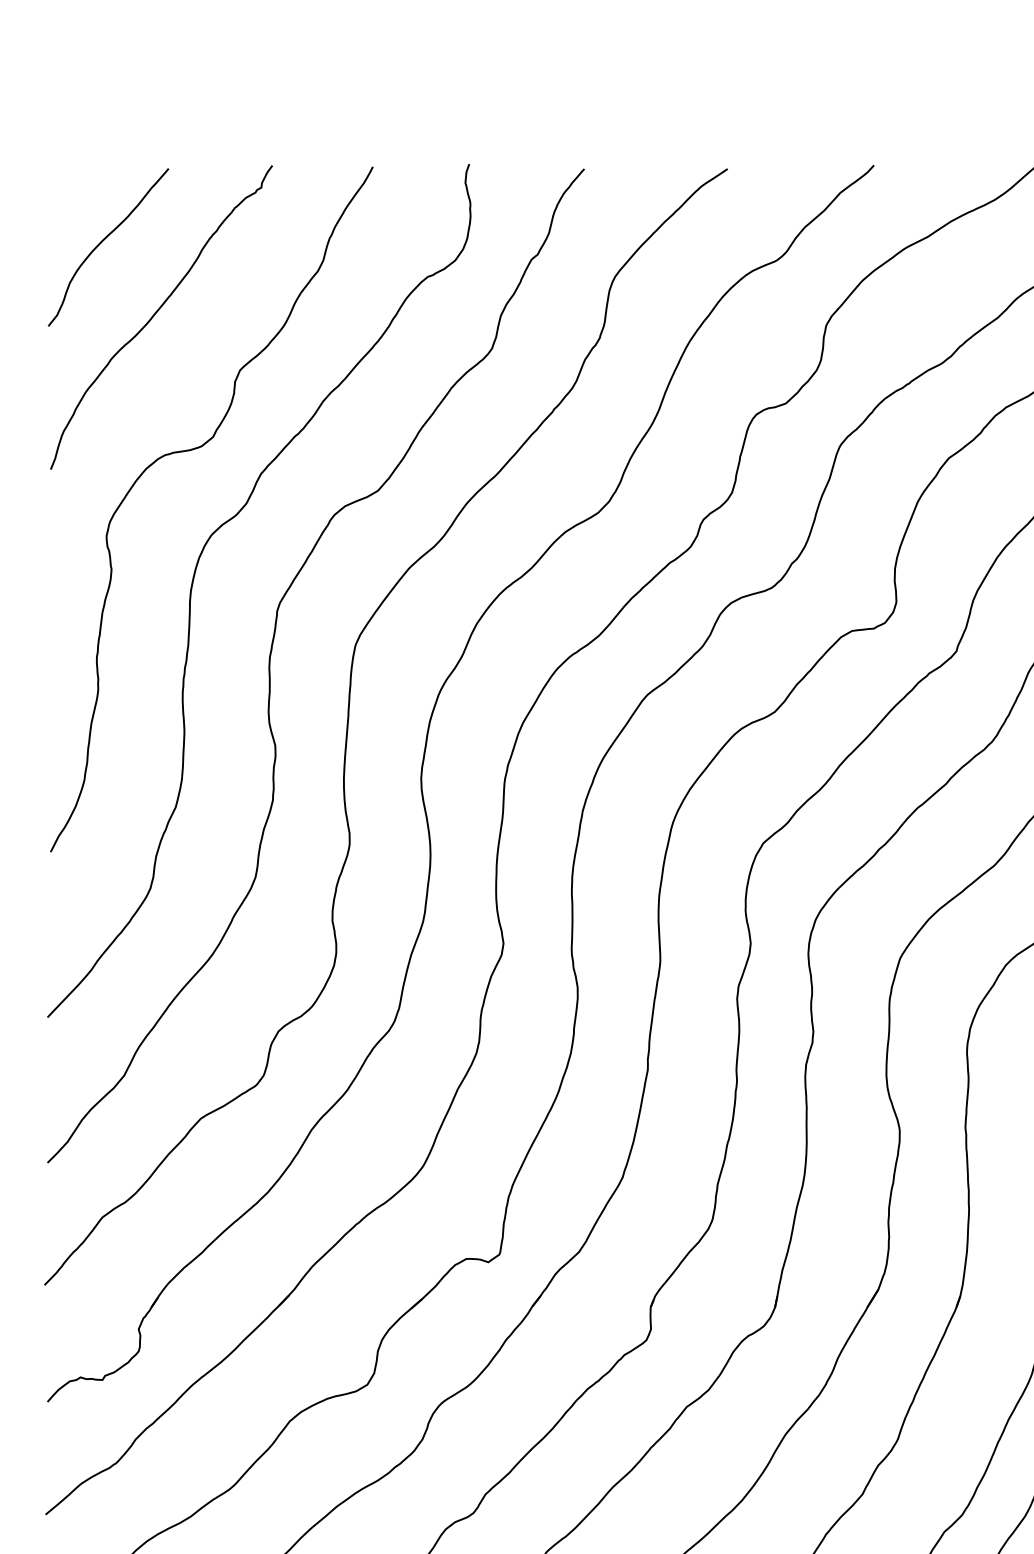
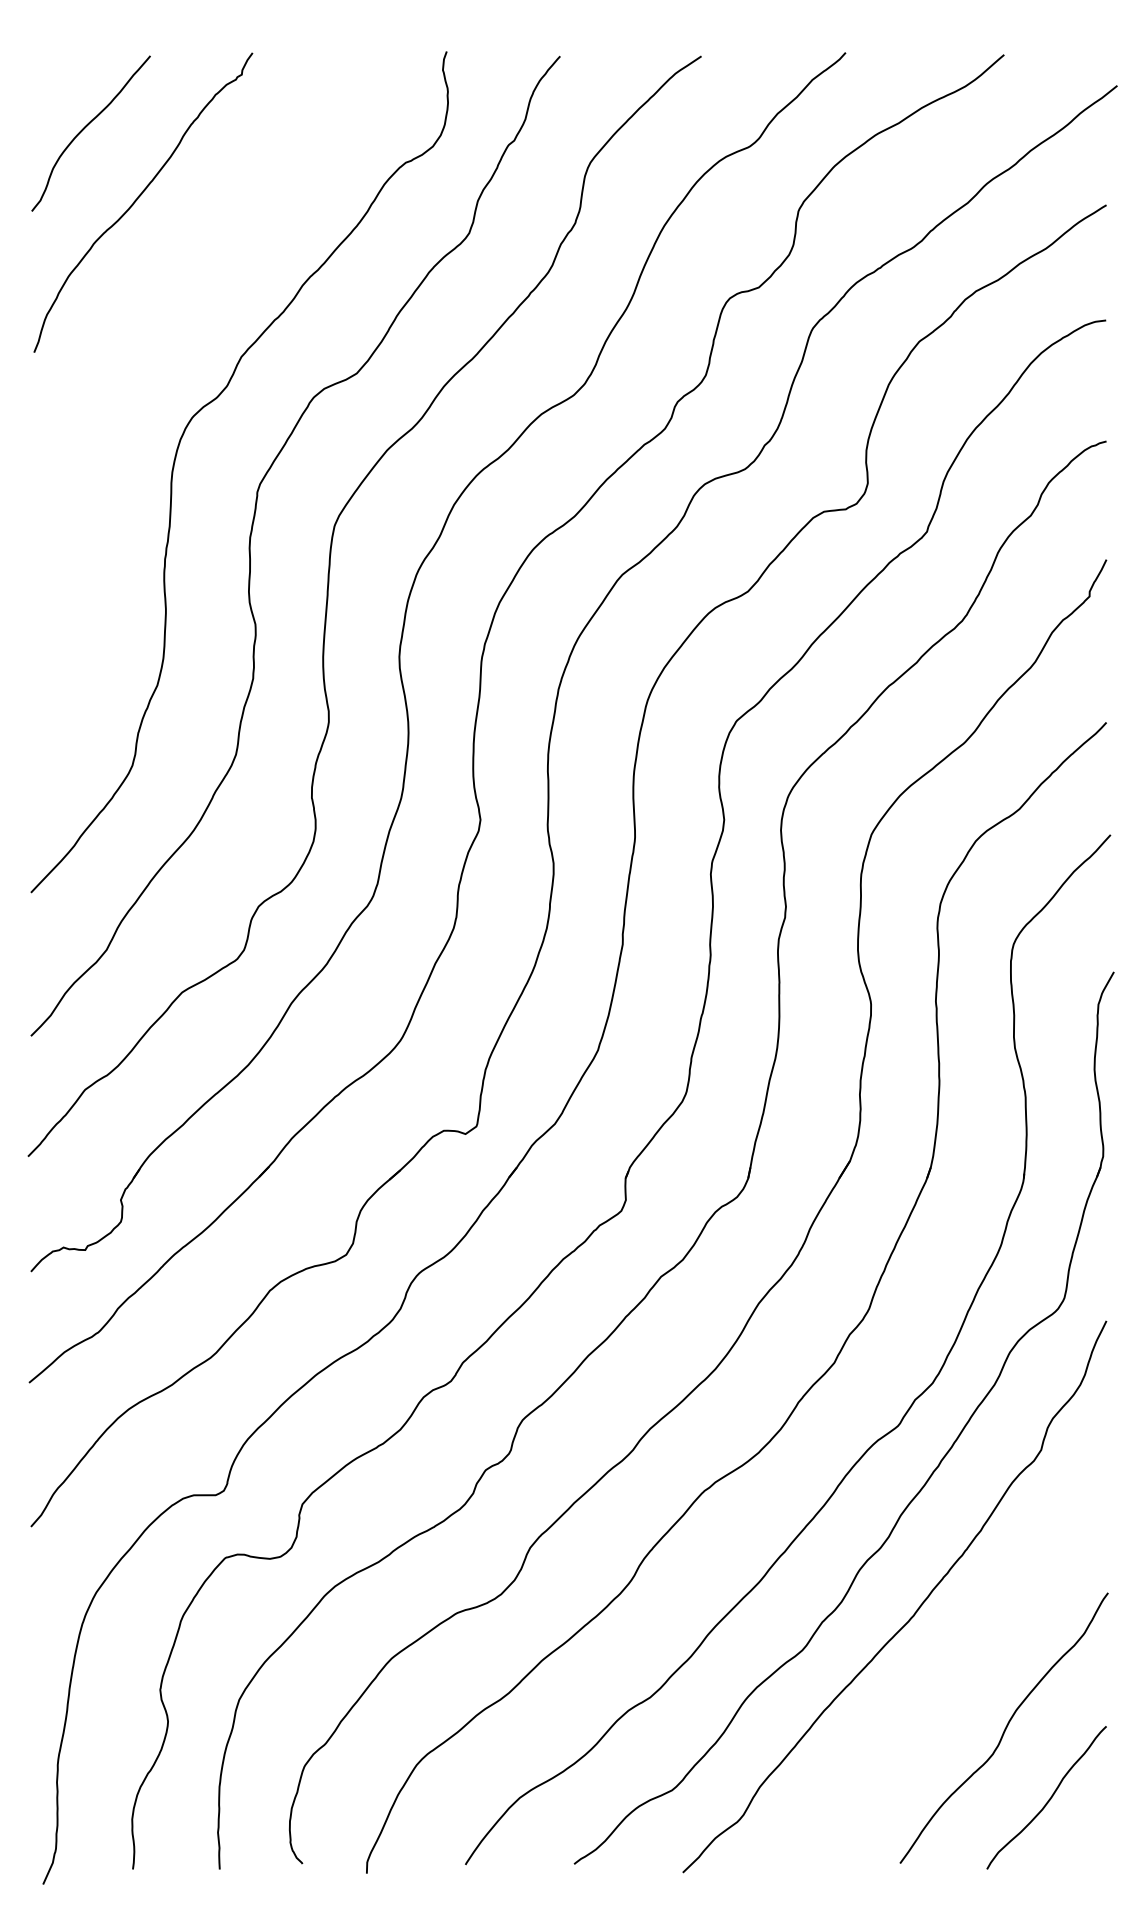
curve: (191, 451) -> (172, 334), removed

